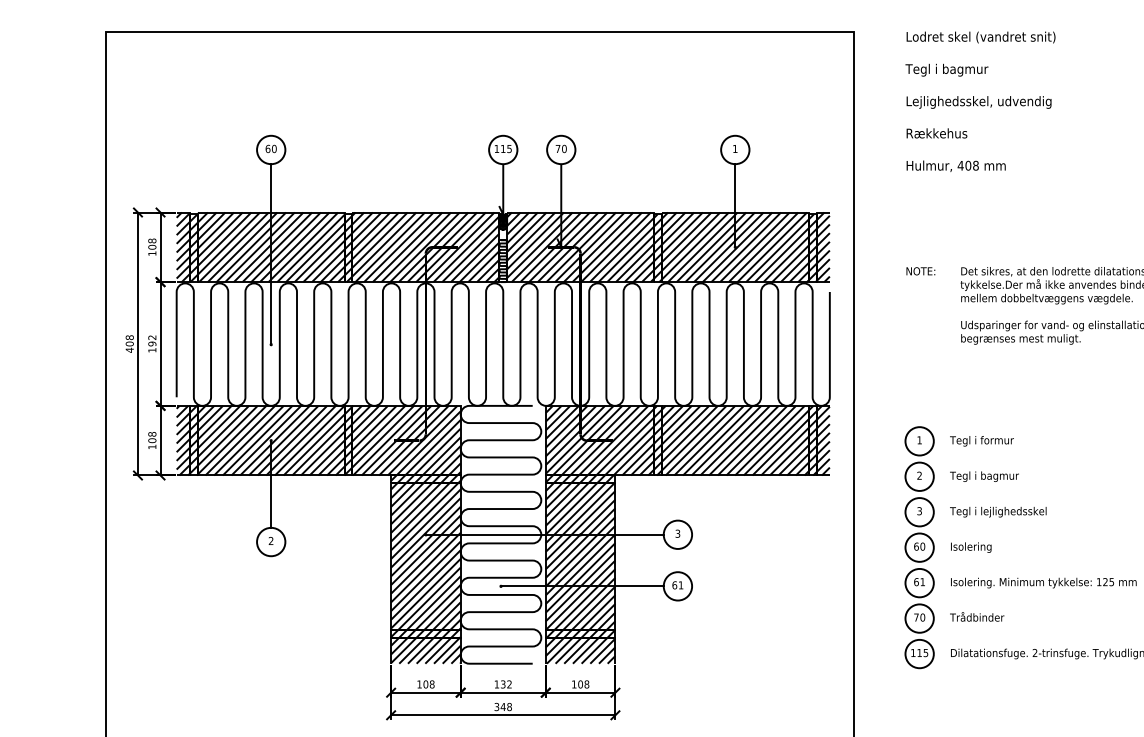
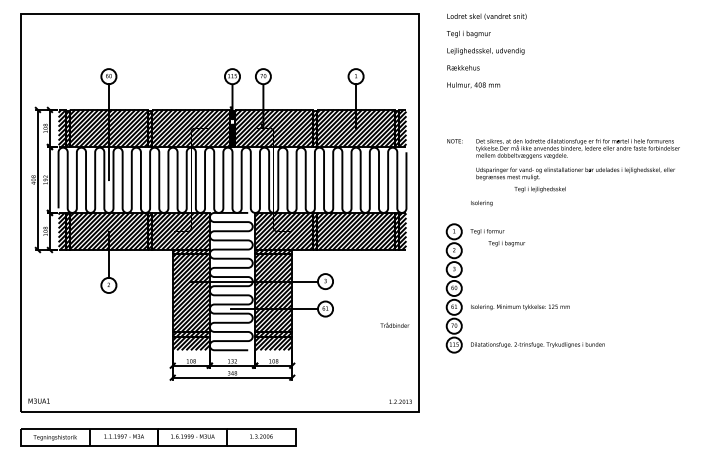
text: (983, 476) -> (506, 243), moved
text: (997, 512) -> (539, 189), moved
text: (970, 547) -> (481, 203), moved
text: (976, 615) -> (394, 324), moved

